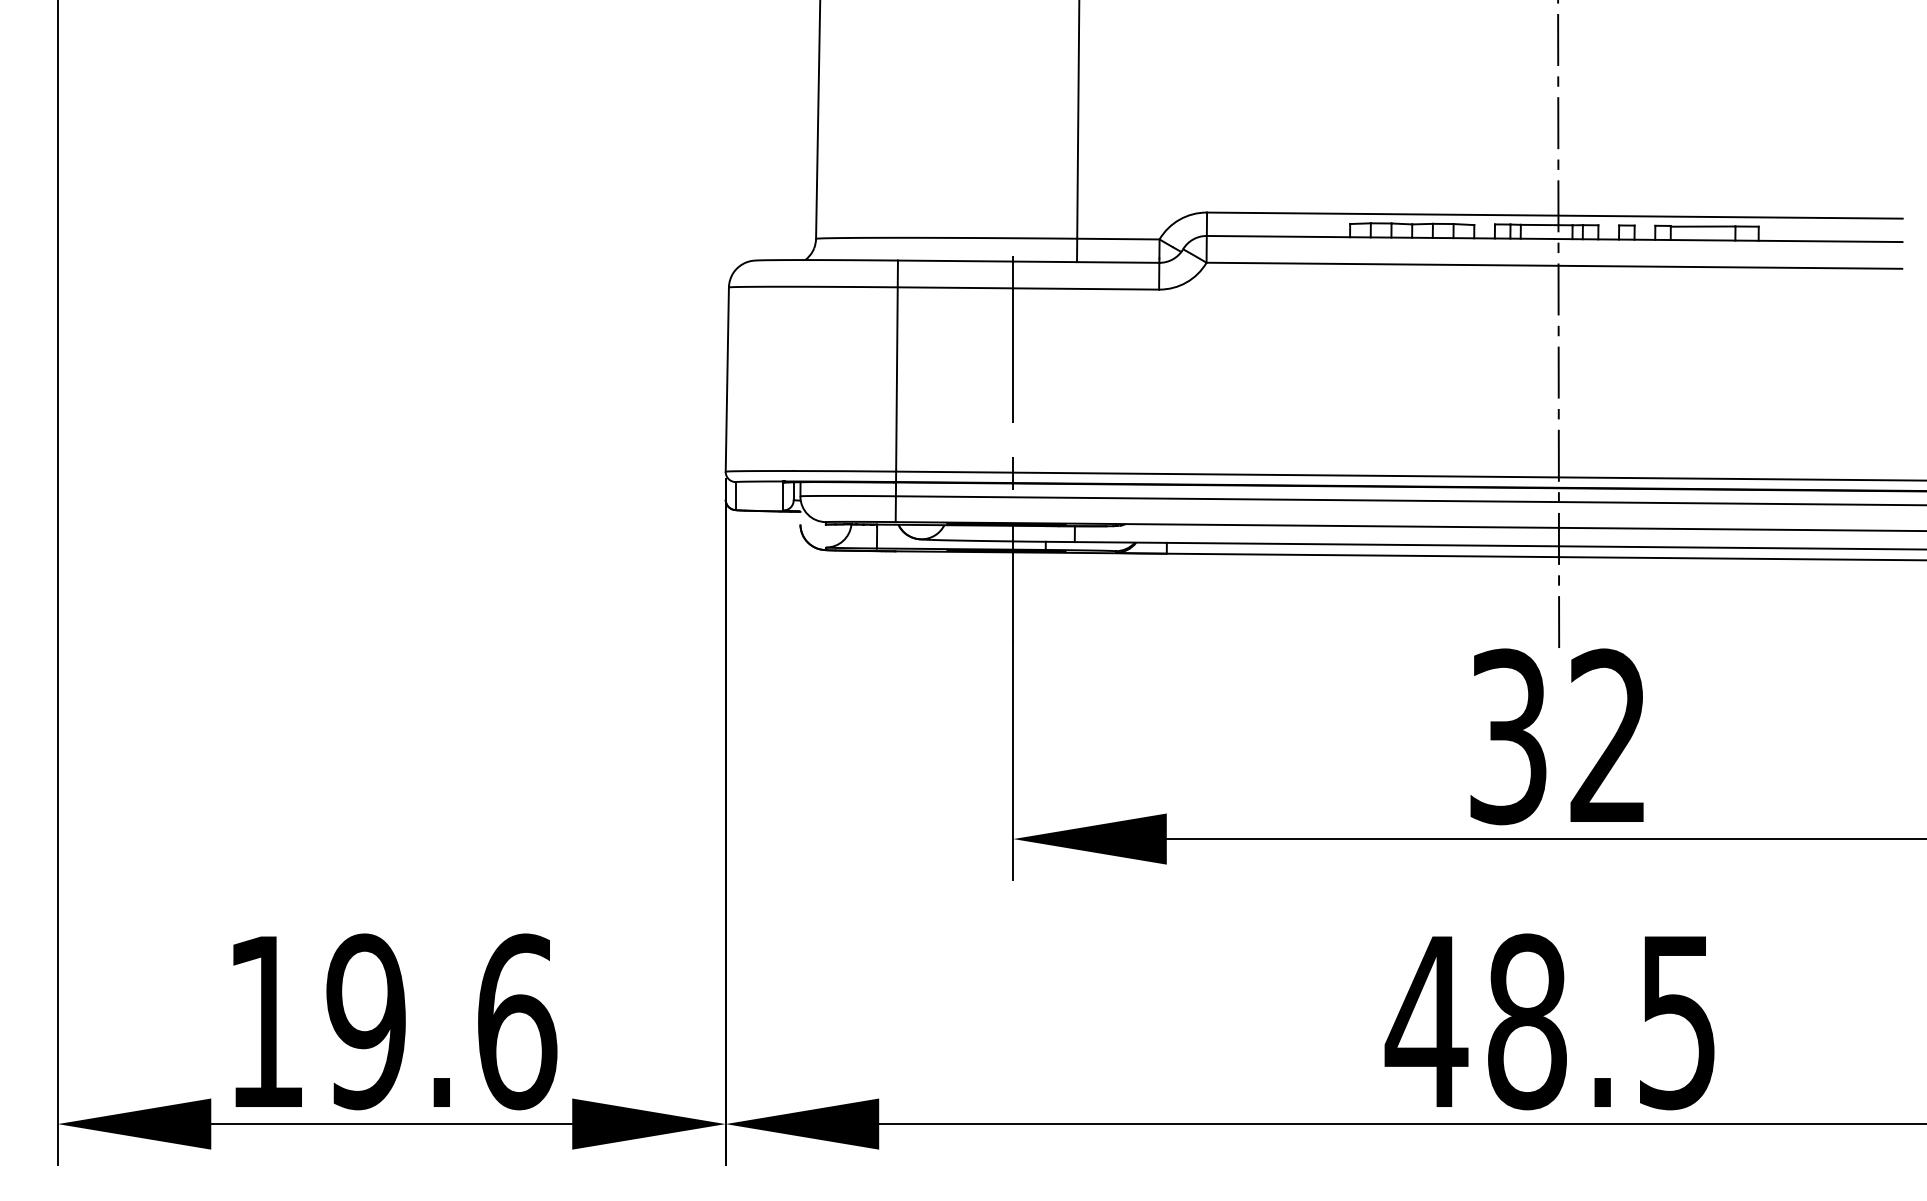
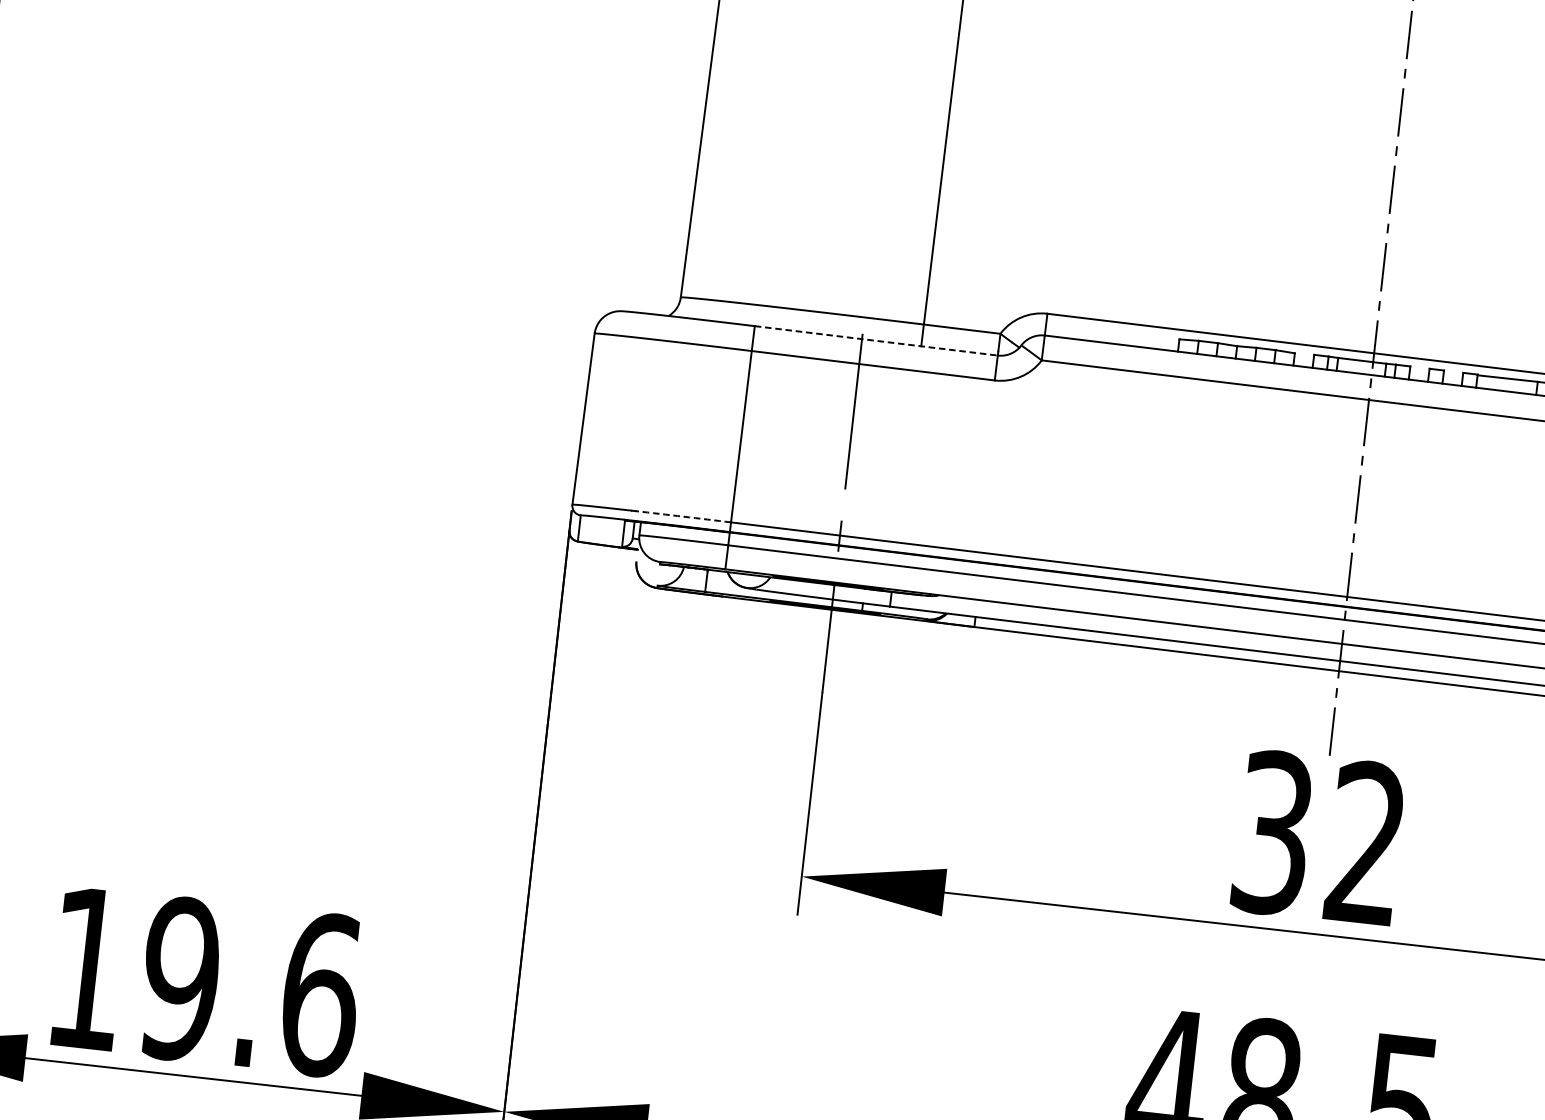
line: (1028, 261) -> (876, 340), solid -> dashed
arc: (844, 471) -> (683, 516), solid -> dashed

